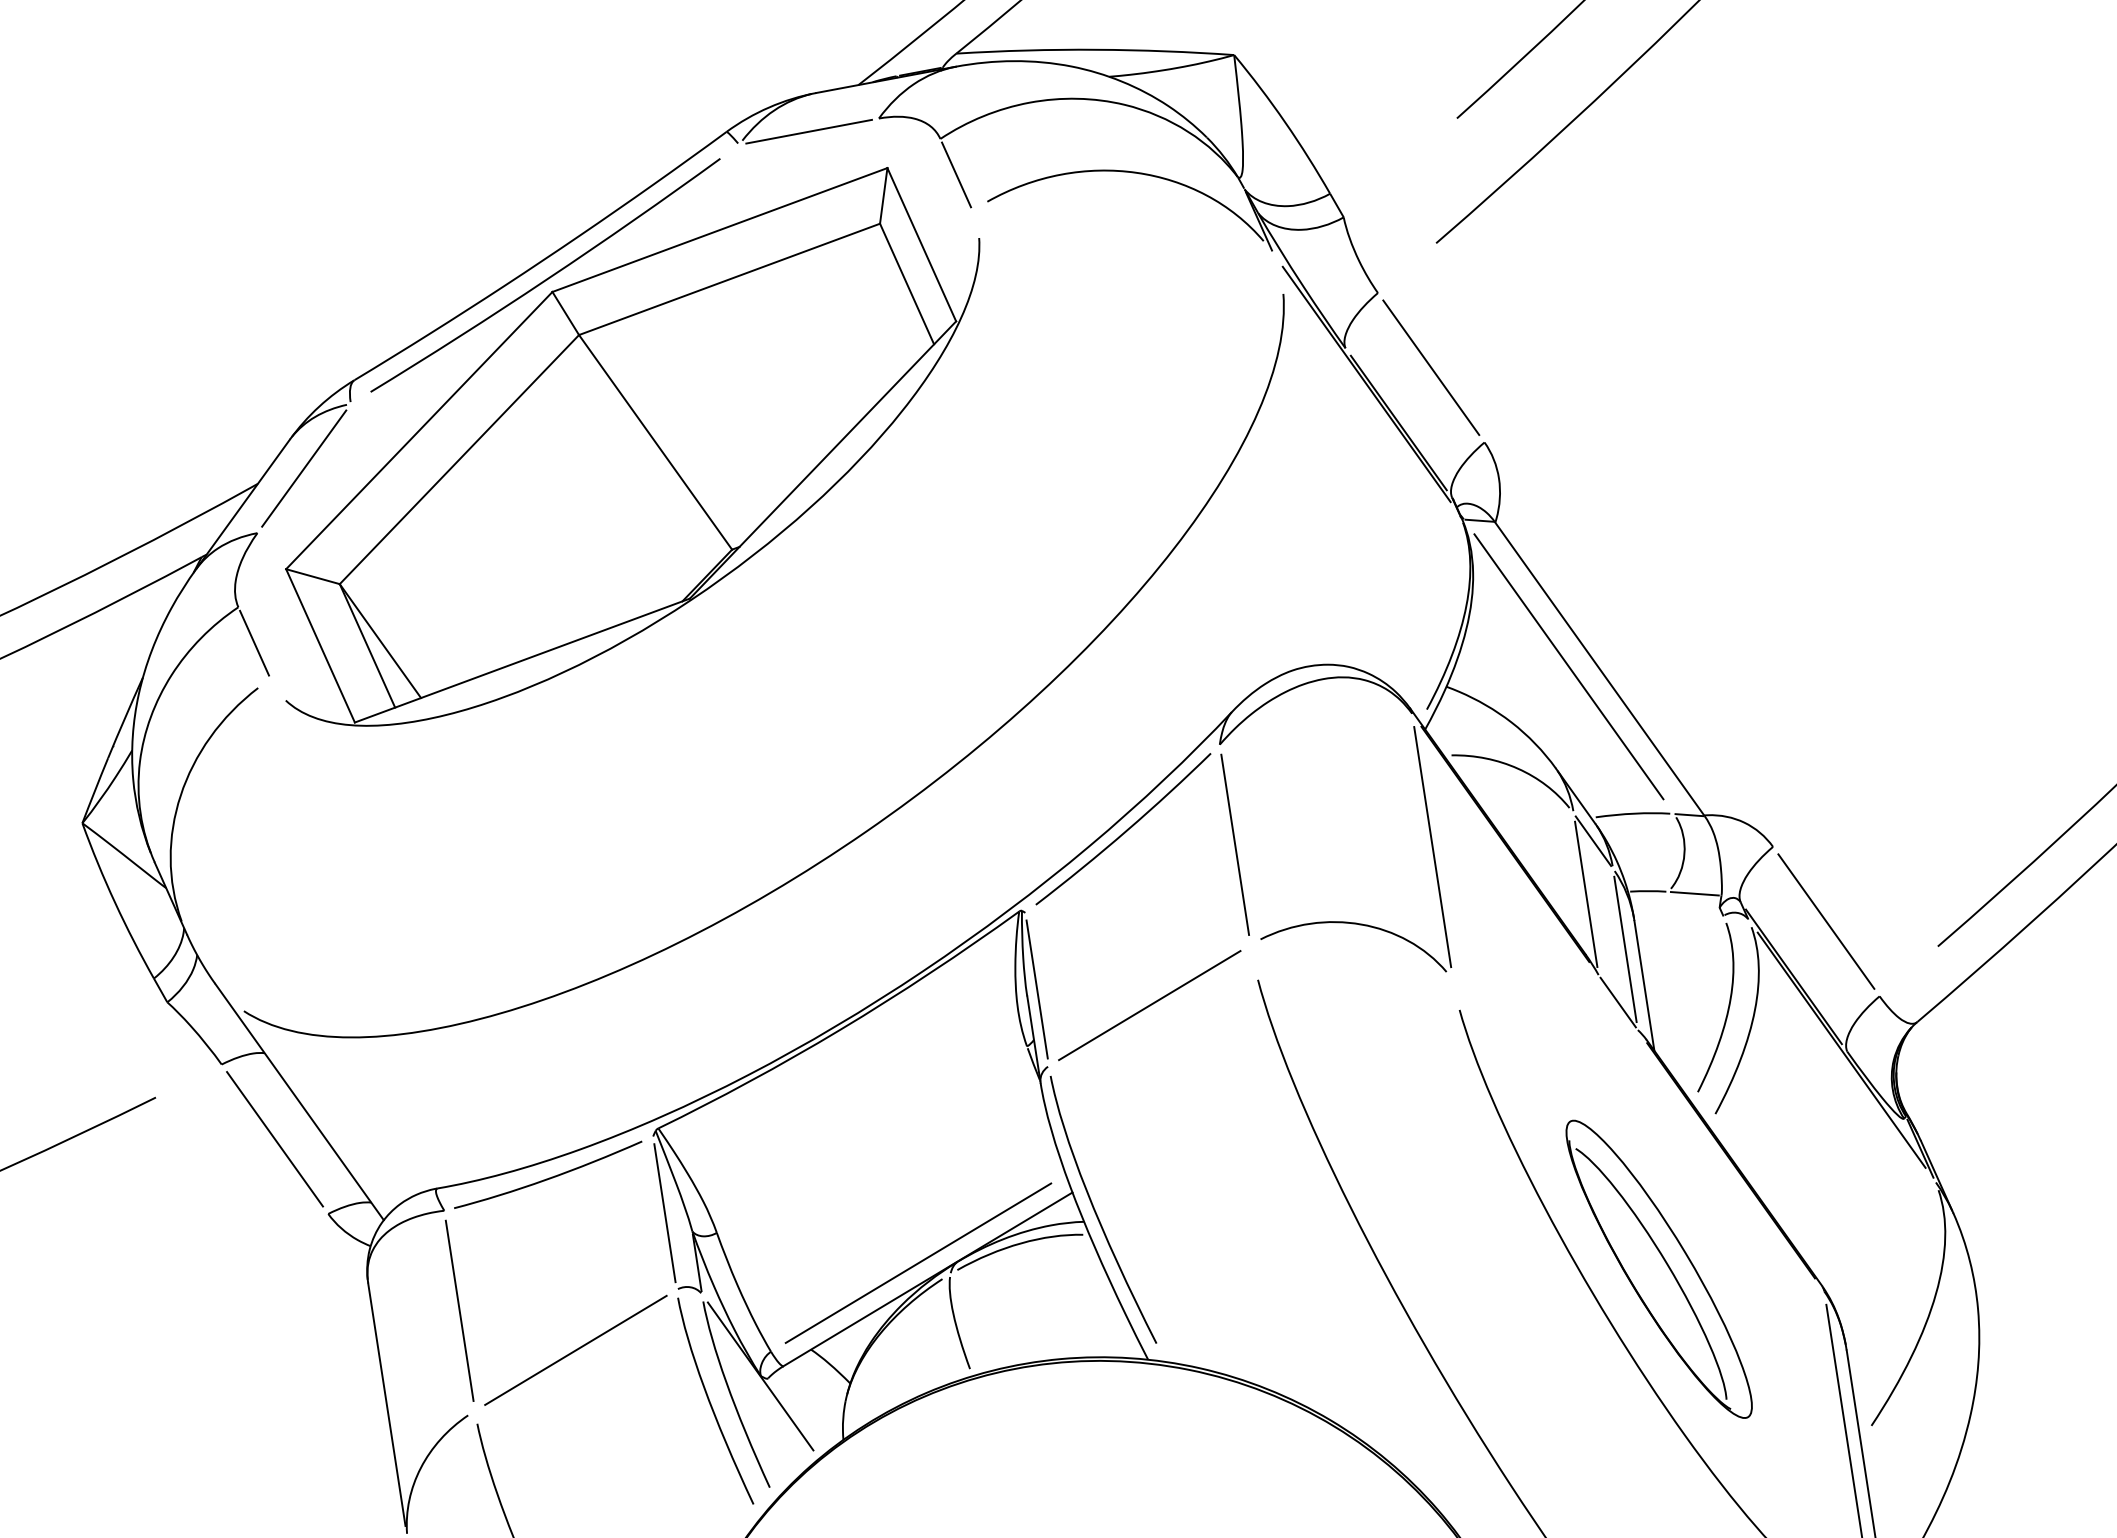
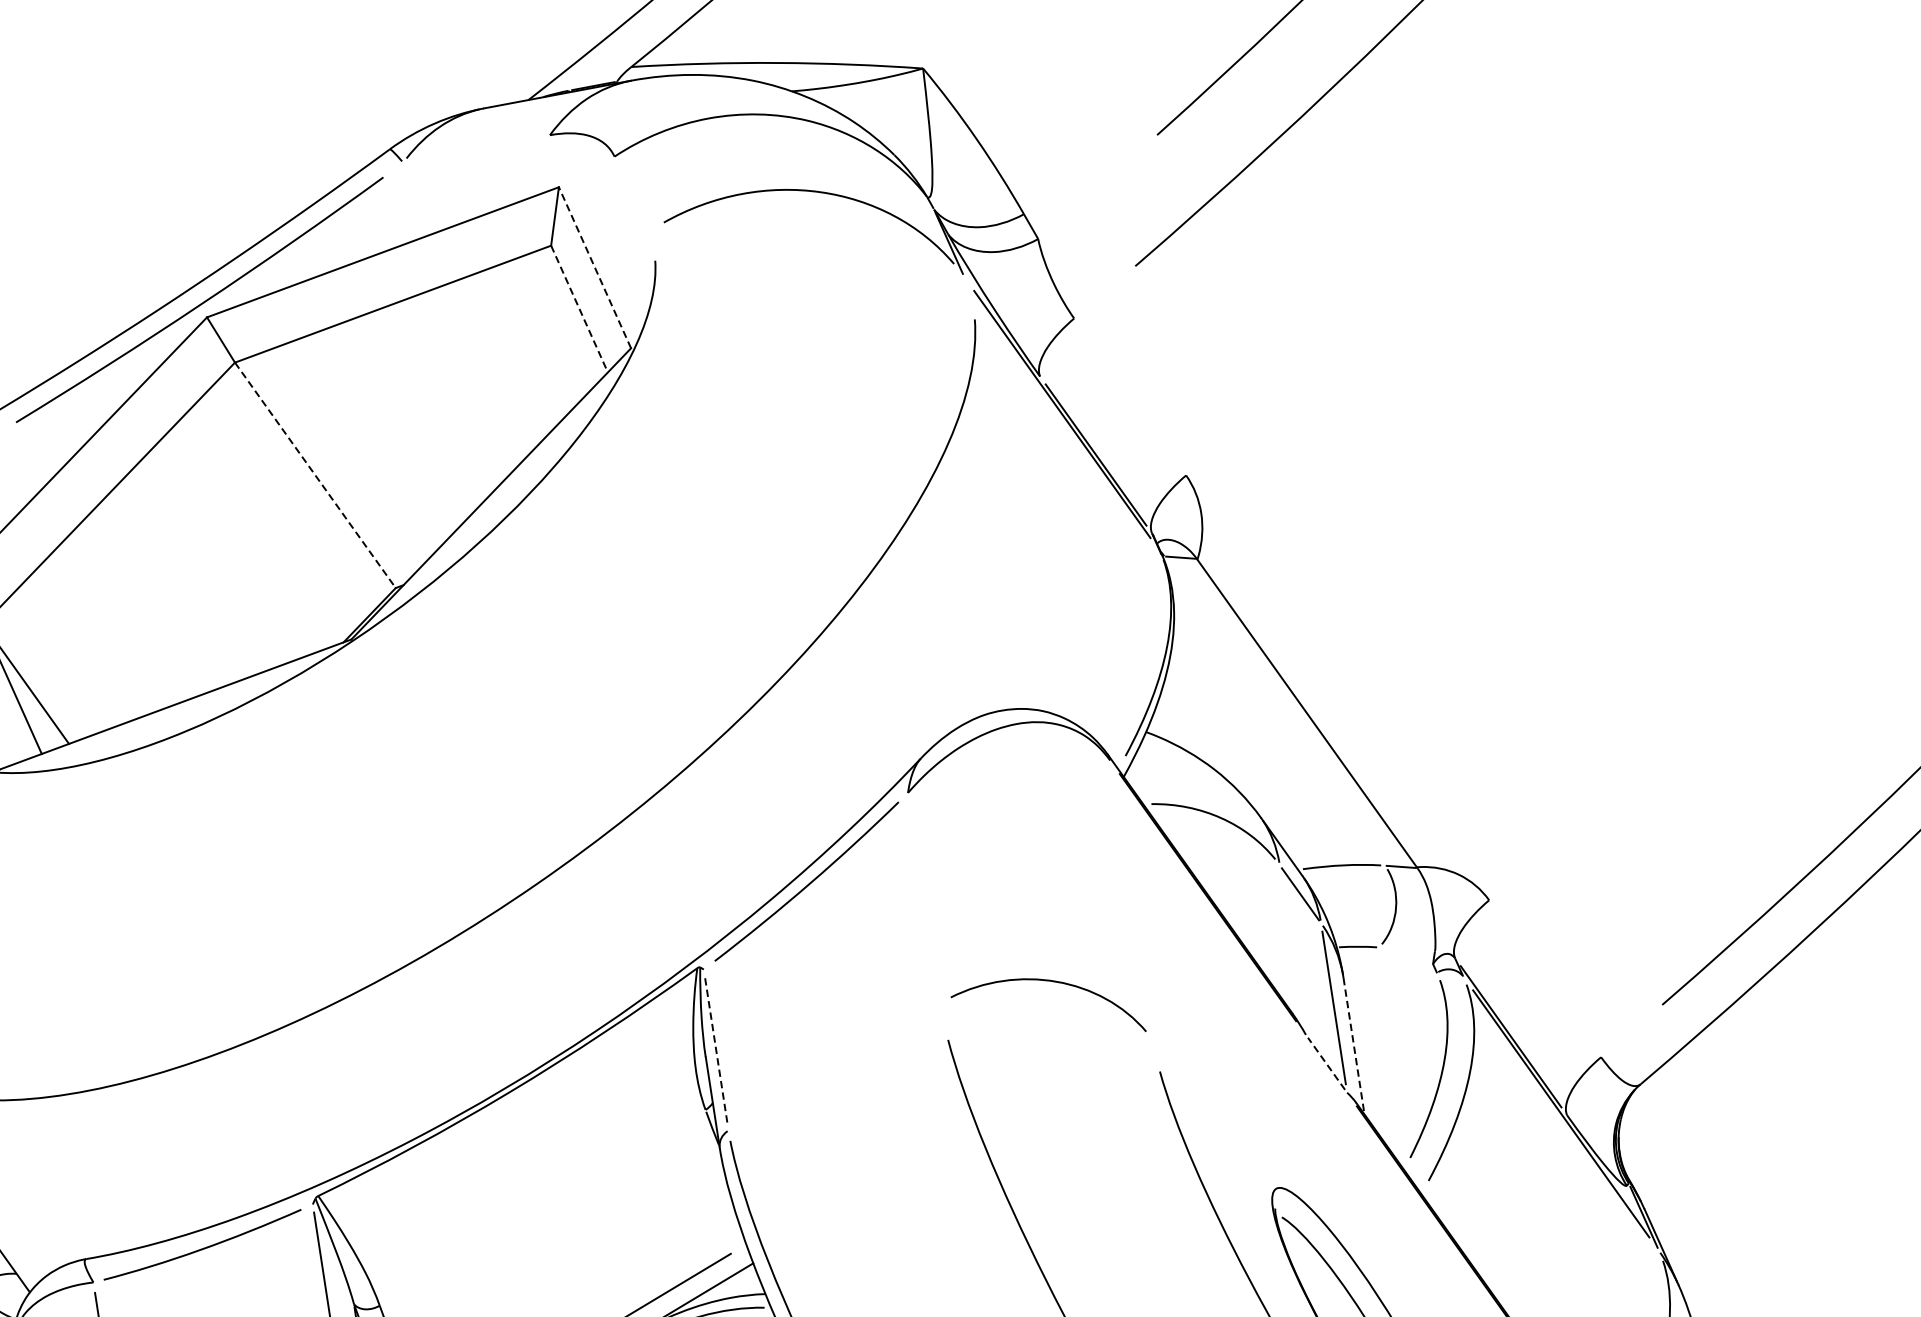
line: (808, 131) -> (475, 148), removed
line: (956, 174) -> (631, 193), removed
line: (921, 244) -> (594, 267), solid -> dashed
line: (907, 284) -> (579, 309), solid -> dashed
line: (1431, 367) -> (1130, 396), removed
line: (655, 442) -> (315, 475), solid -> dashed
line: (1568, 666) -> (1274, 710), removed
line: (1235, 844) -> (924, 897), removed
line: (1432, 847) -> (1131, 900), removed
line: (1694, 893) -> (1406, 949), removed
line: (1586, 894) -> (1293, 950), removed
line: (1826, 921) -> (1545, 978), removed
line: (1644, 985) -> (1354, 1045), solid -> dashed
line: (1037, 989) -> (716, 1050), solid -> dashed
line: (1617, 1002) -> (1325, 1063), solid -> dashed
line: (1149, 1005) -> (834, 1066), removed

